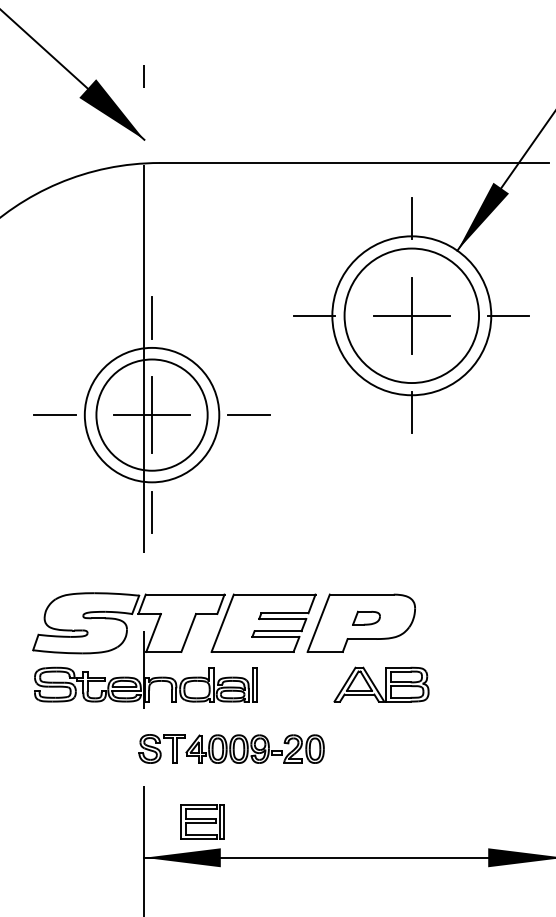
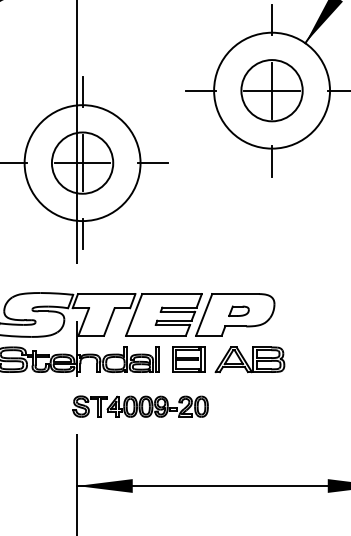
circle: (411, 315) -> (271, 90), size x0.62
circle: (151, 414) -> (82, 162), size x1.43
circle: (152, 415) -> (82, 163), size x0.62
part: (202, 821) -> (188, 359), moved

